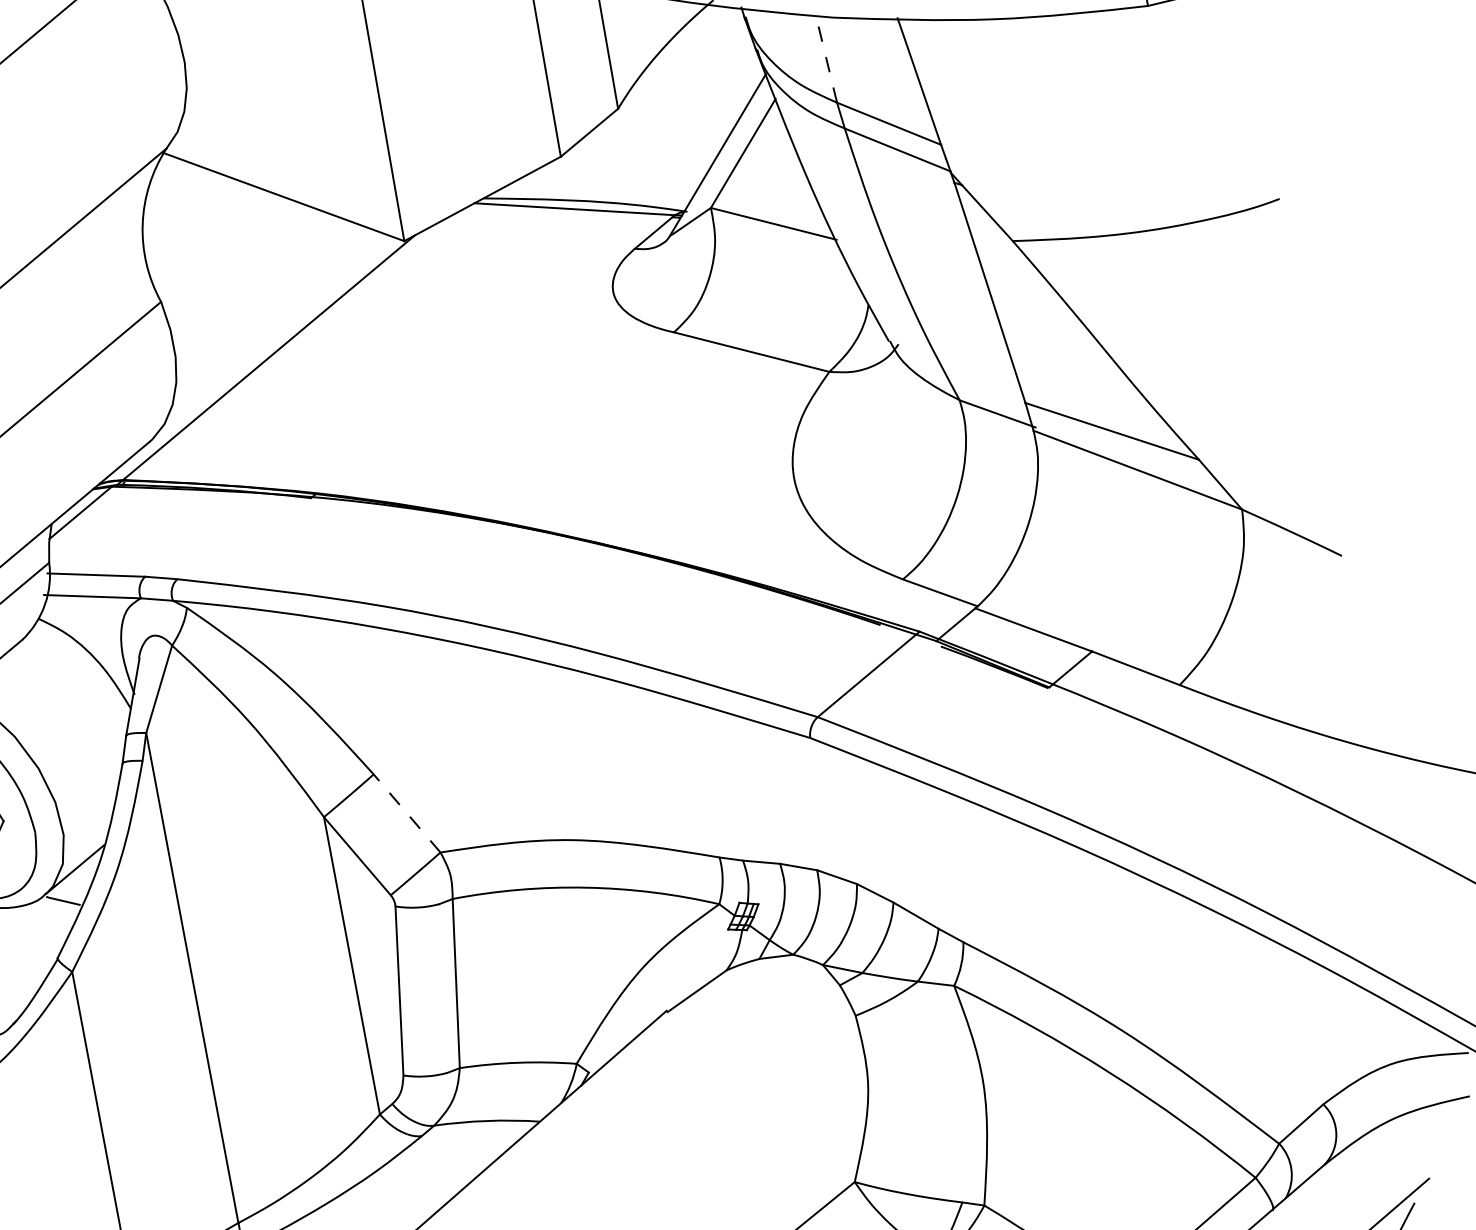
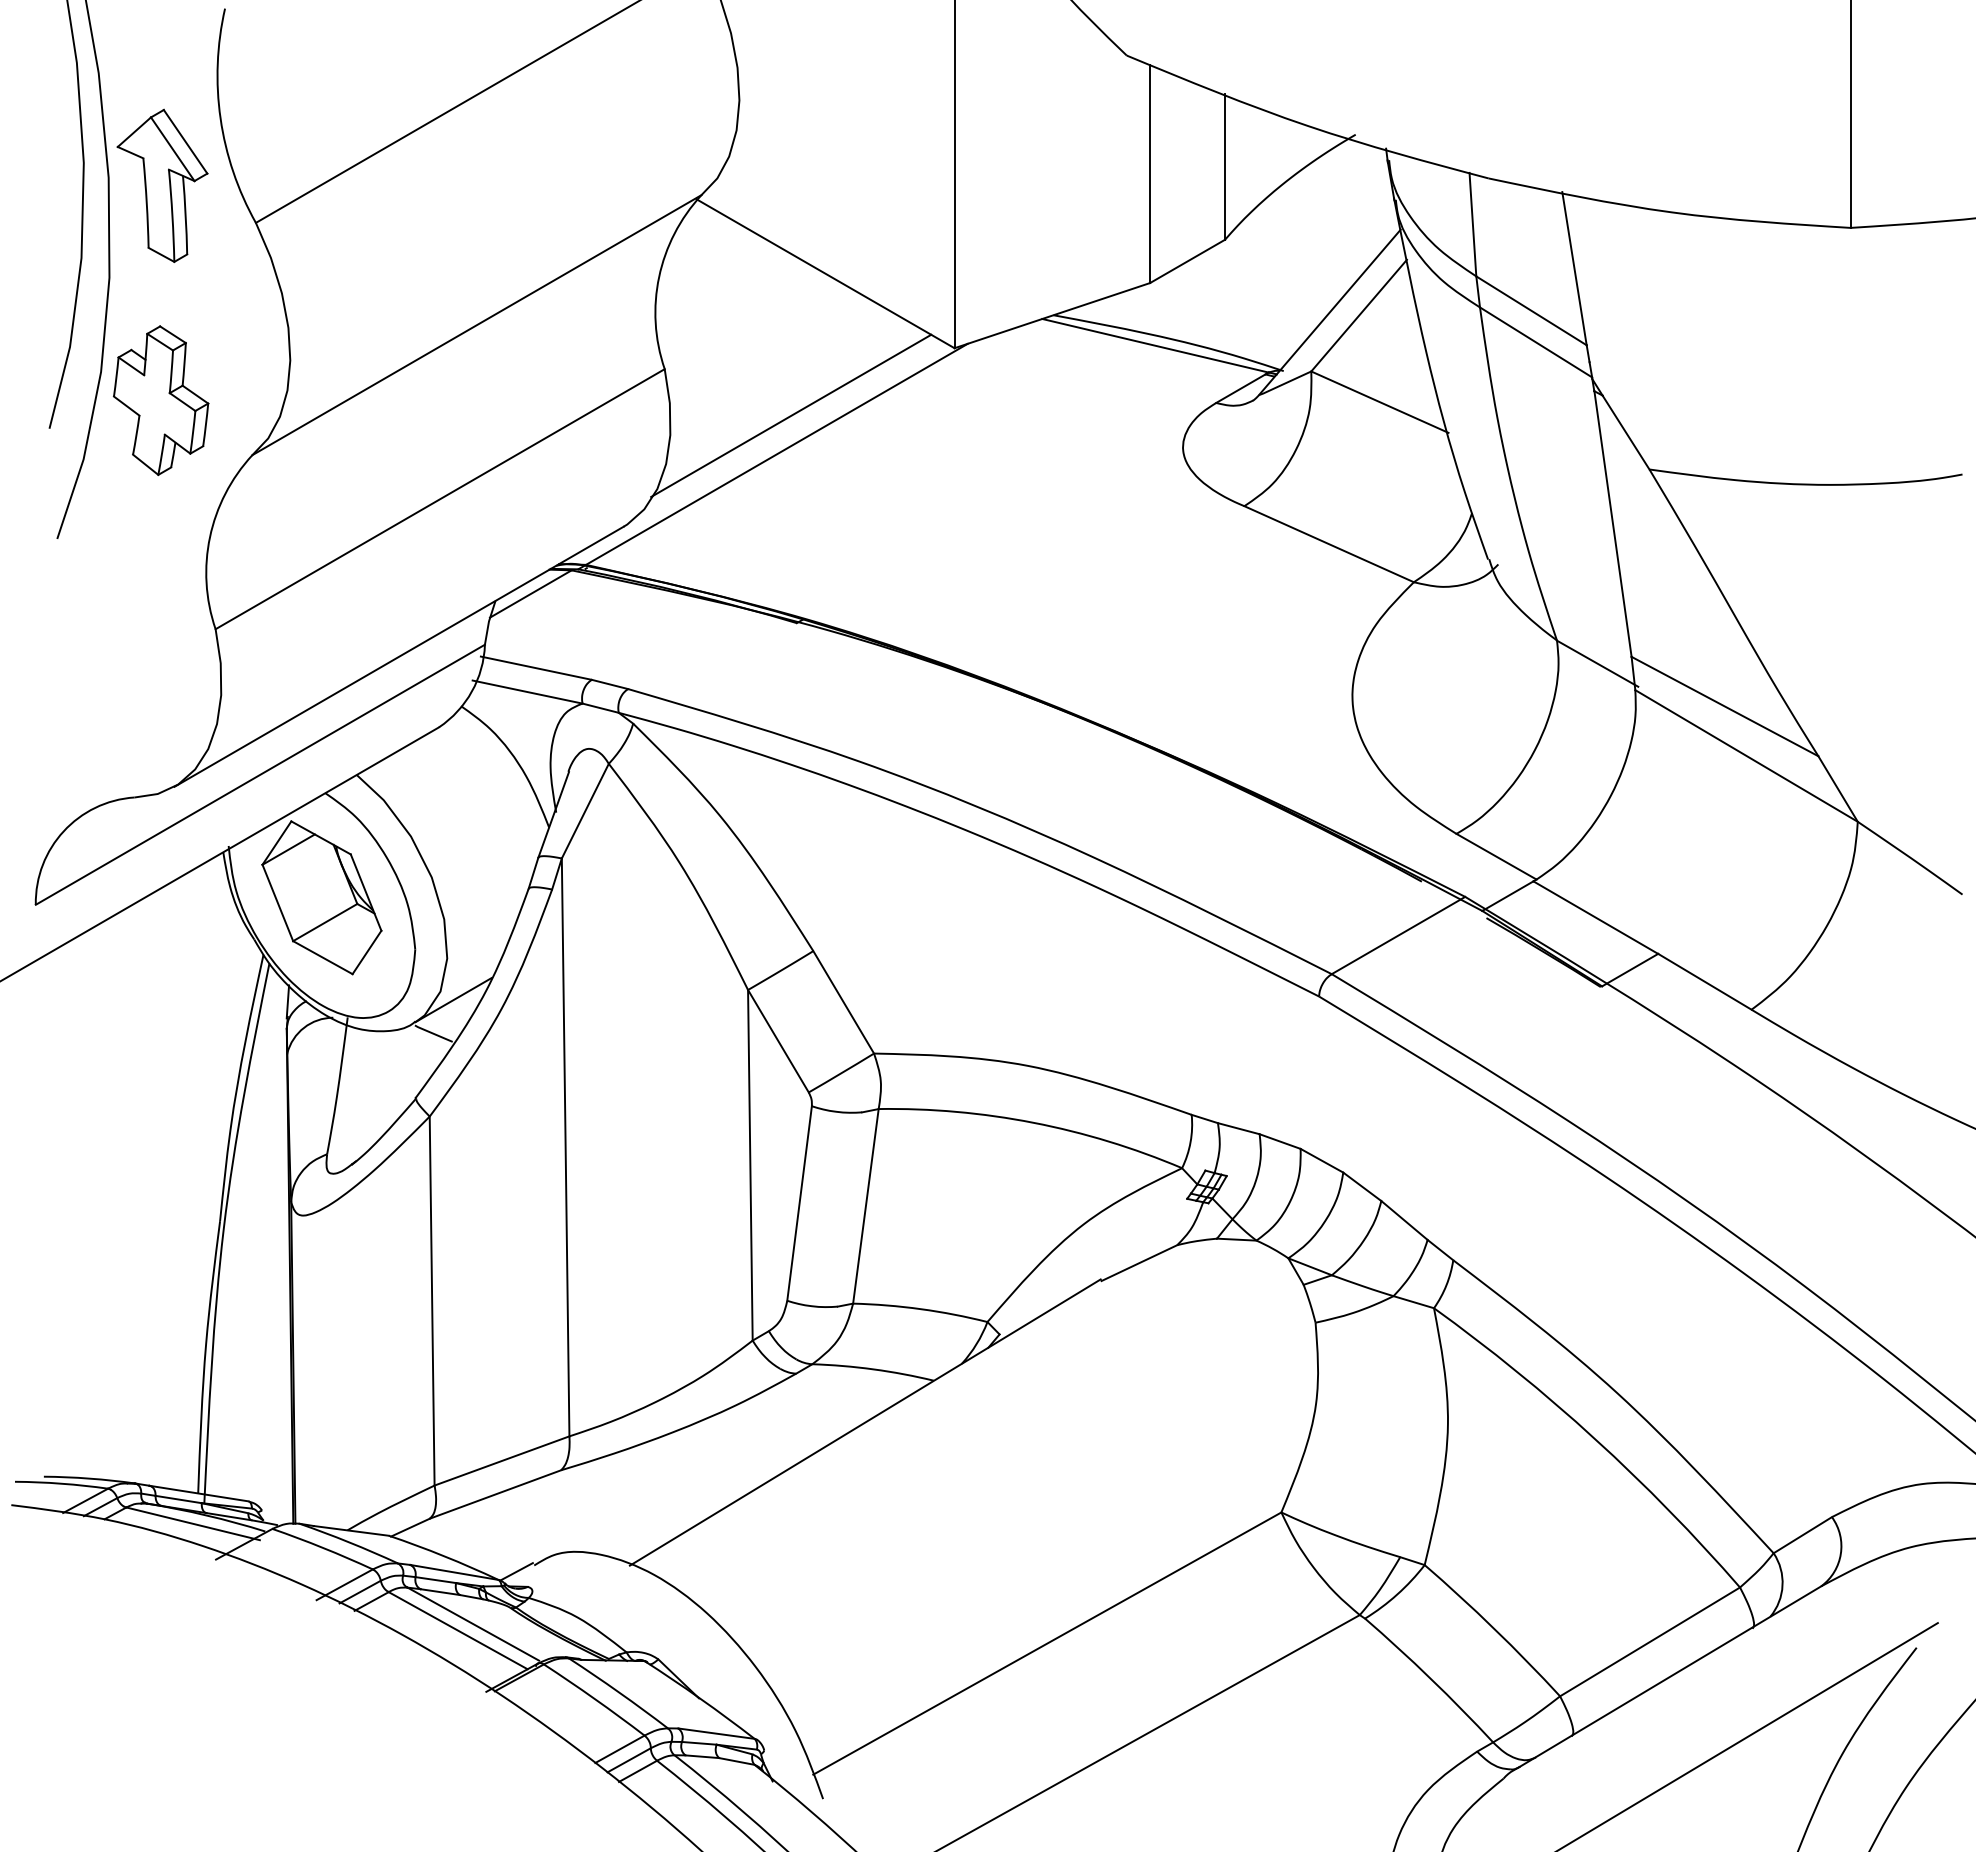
line: (826, 59) -> (1472, 224), dashed -> solid
line: (275, 322) -> (791, 415), added
line: (406, 813) -> (843, 1002), dashed -> solid

